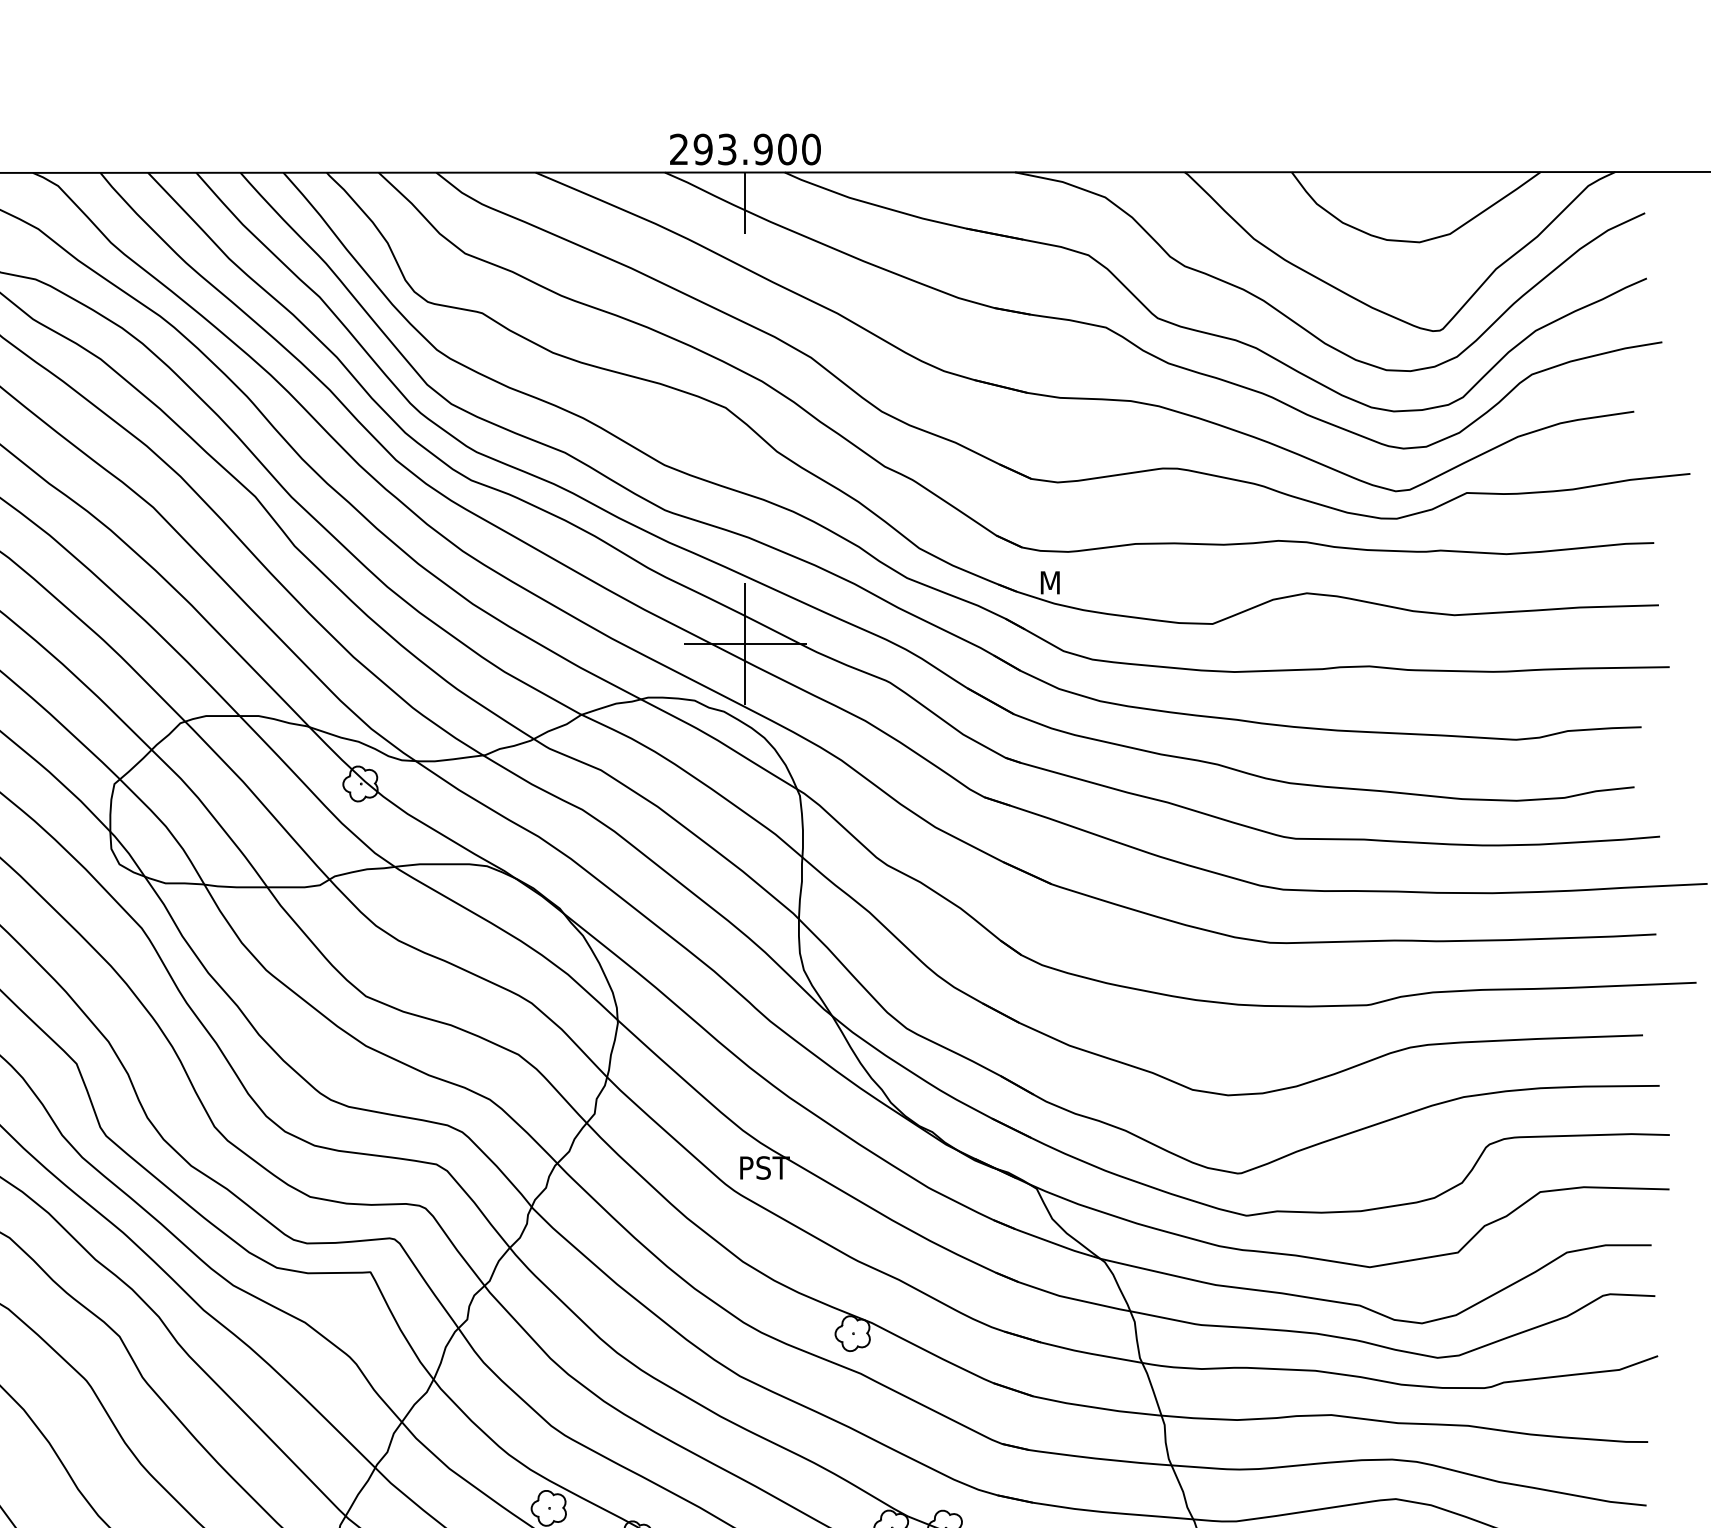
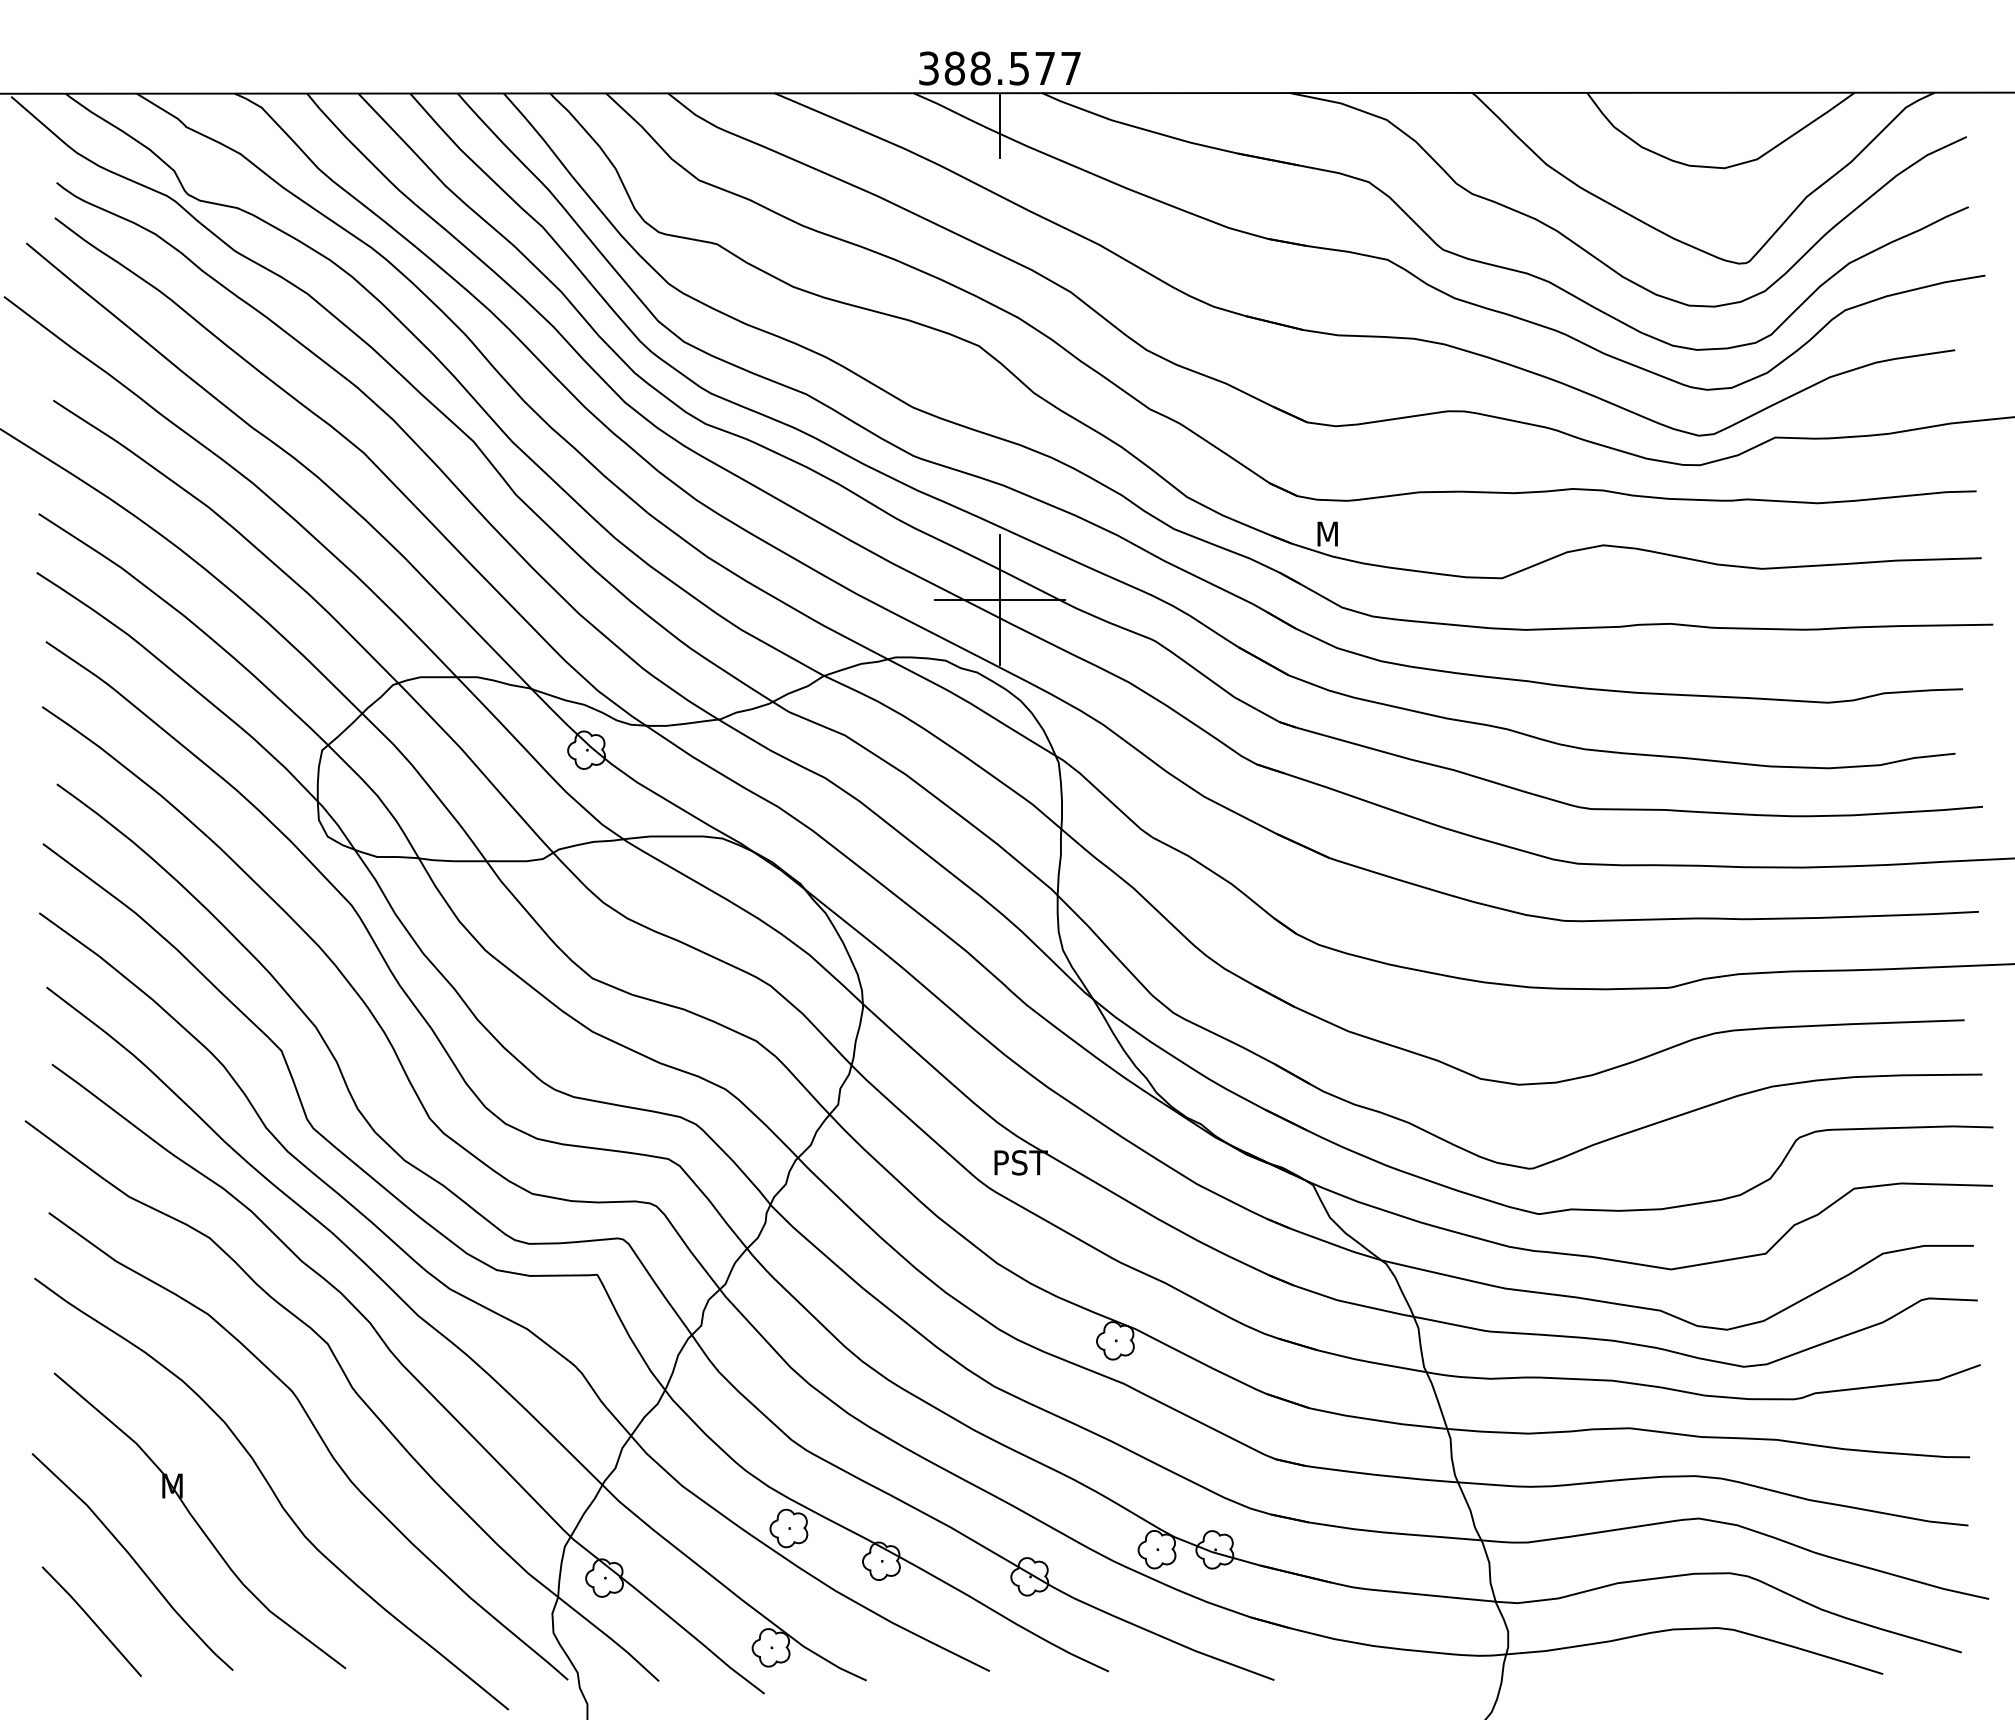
text: (745, 149) -> (1000, 68), 293.900 -> 388.577

